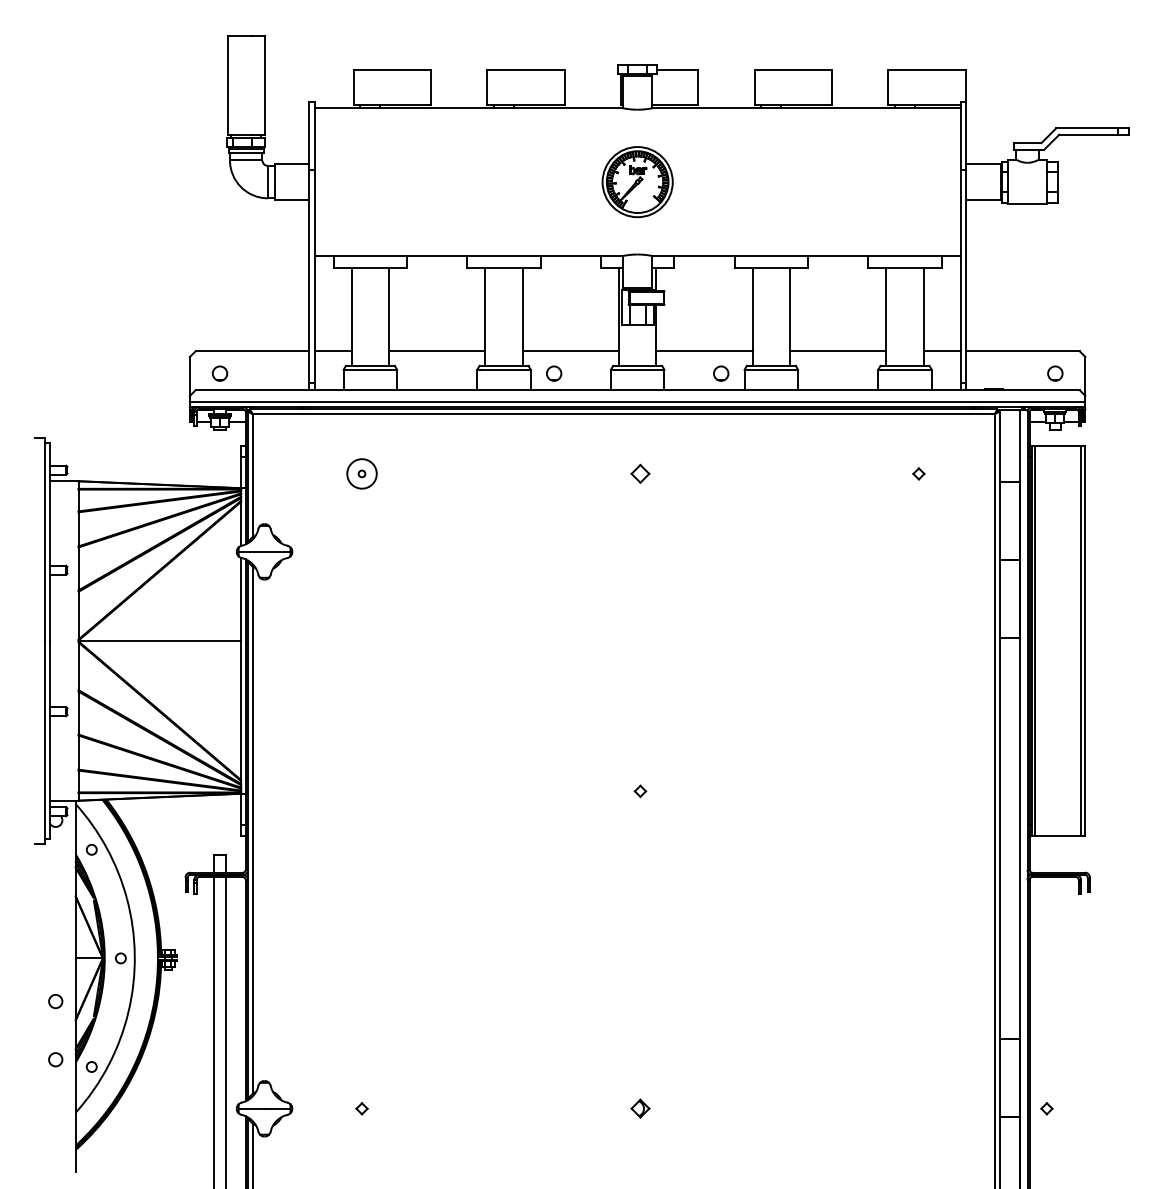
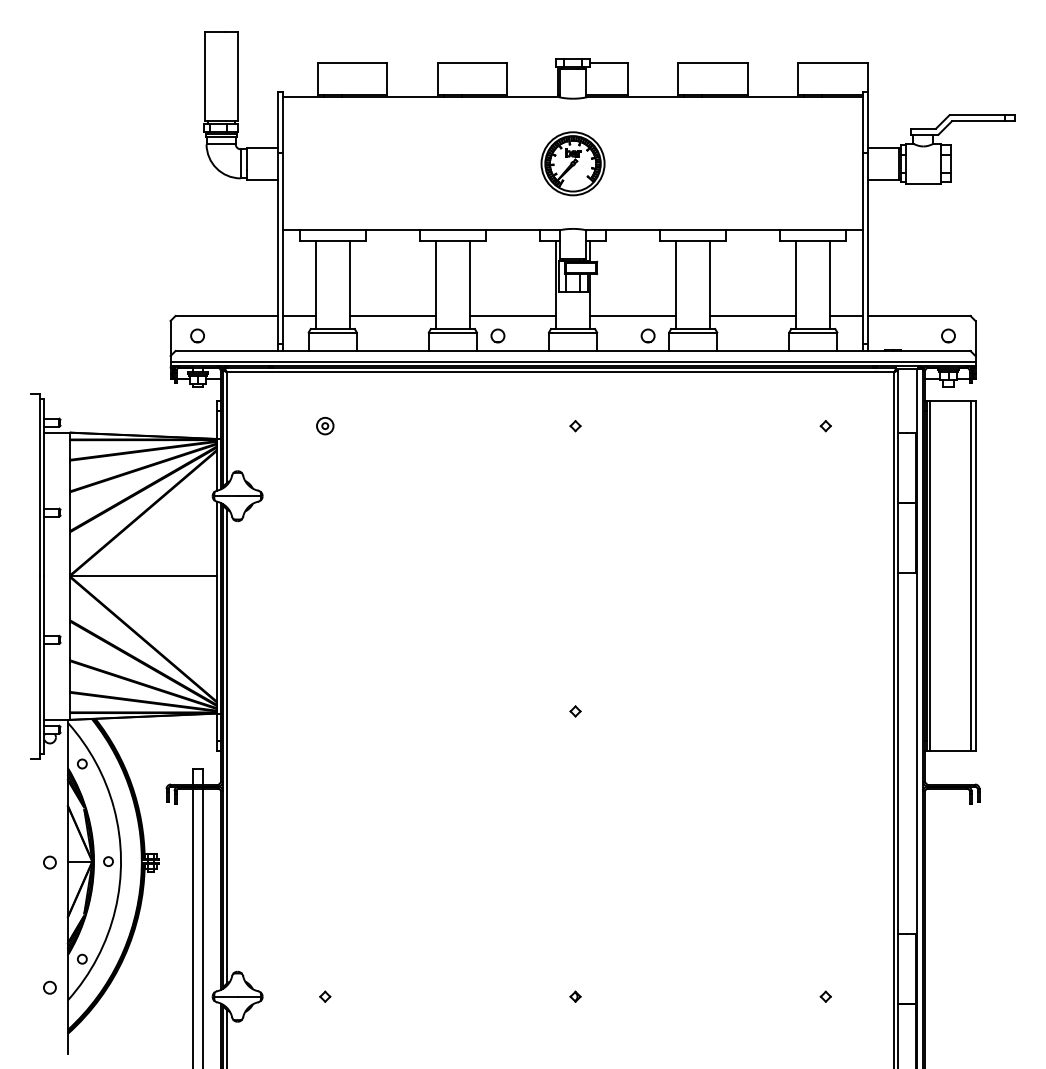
circle: (361, 473) -> (324, 425), size x0.62
part: (640, 473) -> (575, 425), size x0.62
circle: (55, 1001) -> (49, 862), moved
circle: (55, 1059) -> (49, 987), moved
part: (640, 1108) -> (575, 996), size x0.62
part: (1046, 1108) -> (825, 996), moved

